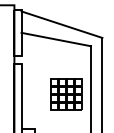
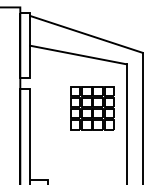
part: (66, 94) -> (92, 108), moved

